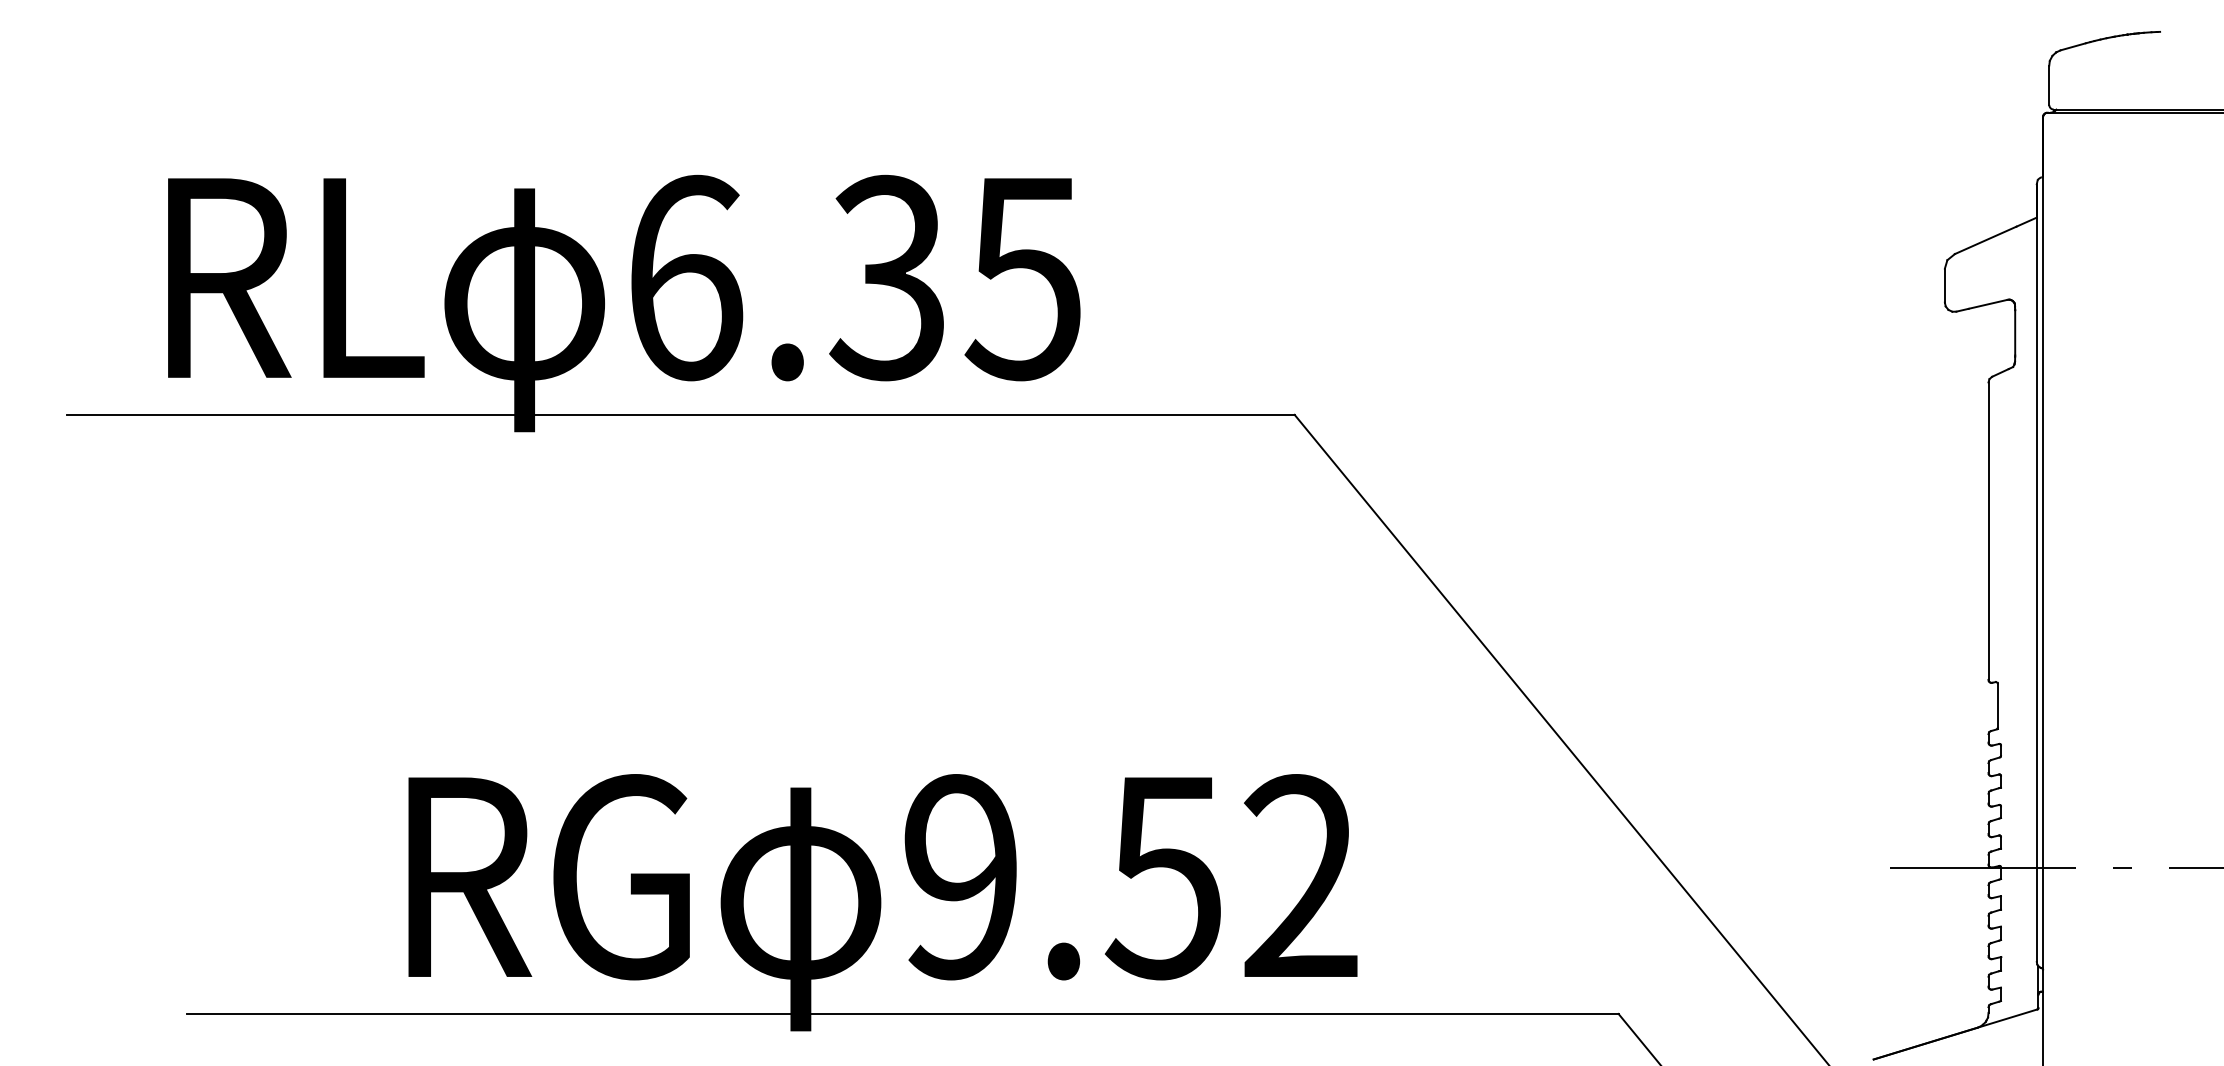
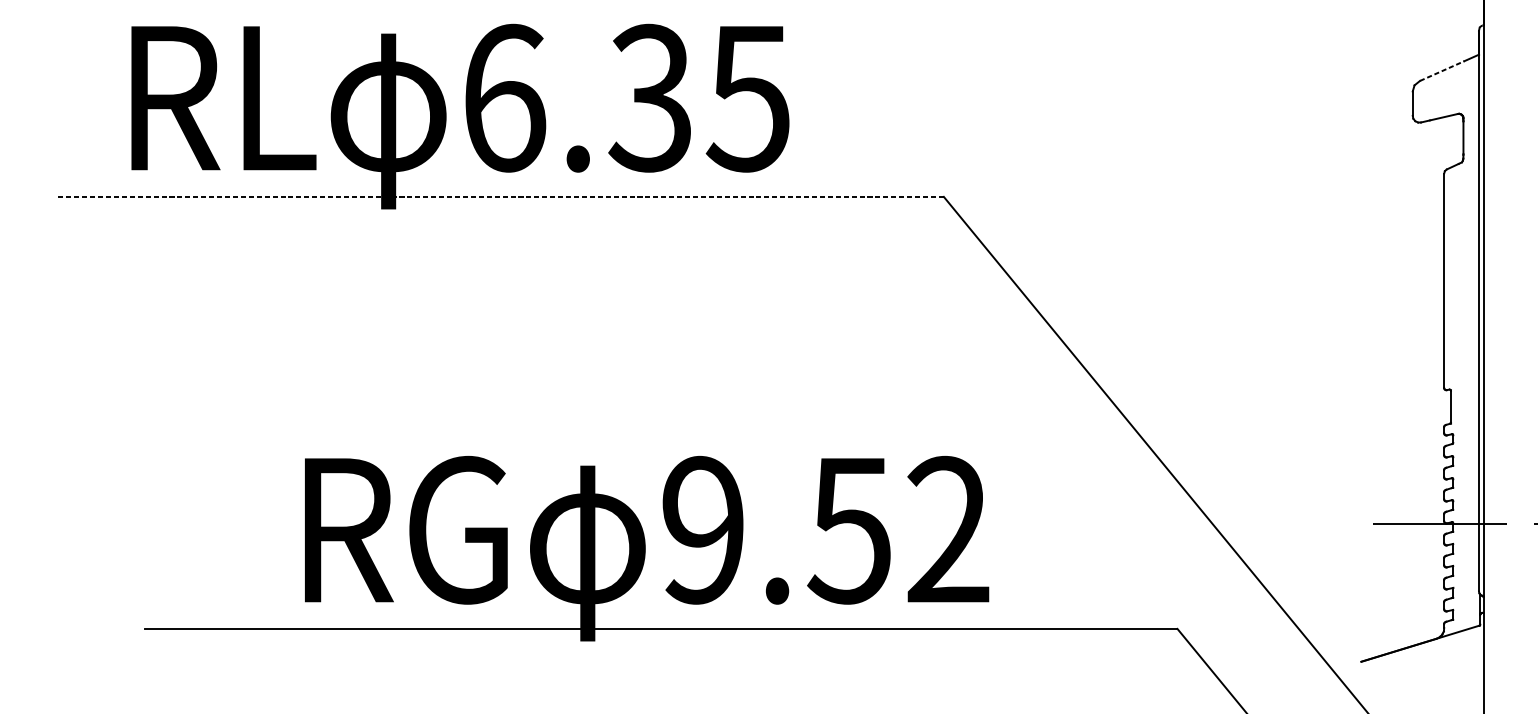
line: (1985, 240) -> (1442, 71), solid -> dashed
line: (680, 414) -> (501, 196), solid -> dashed

